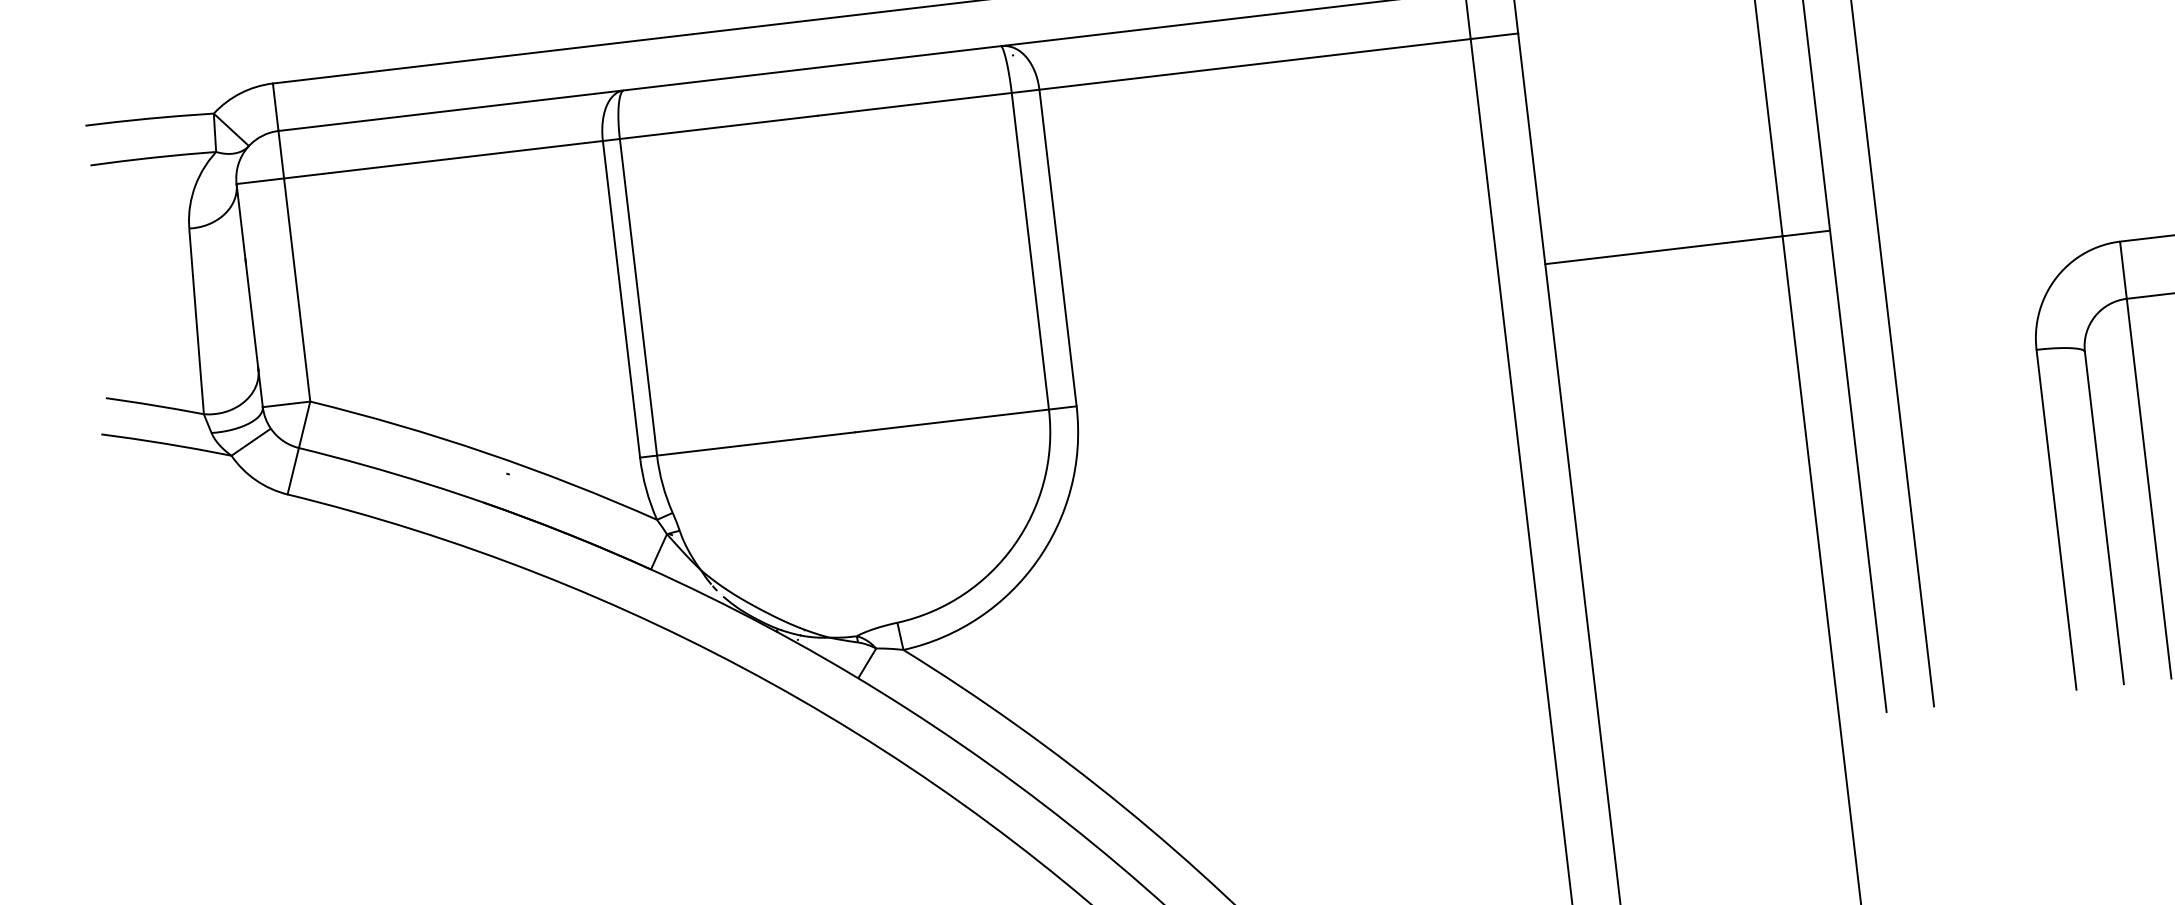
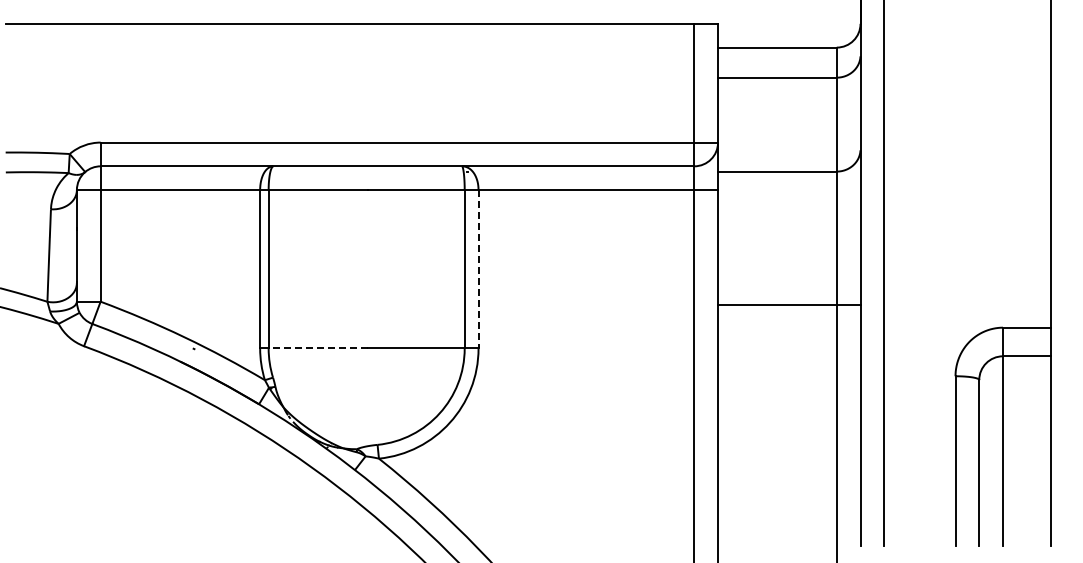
line: (1057, 248) -> (478, 269), solid -> dashed
line: (756, 443) -> (318, 348), solid -> dashed

